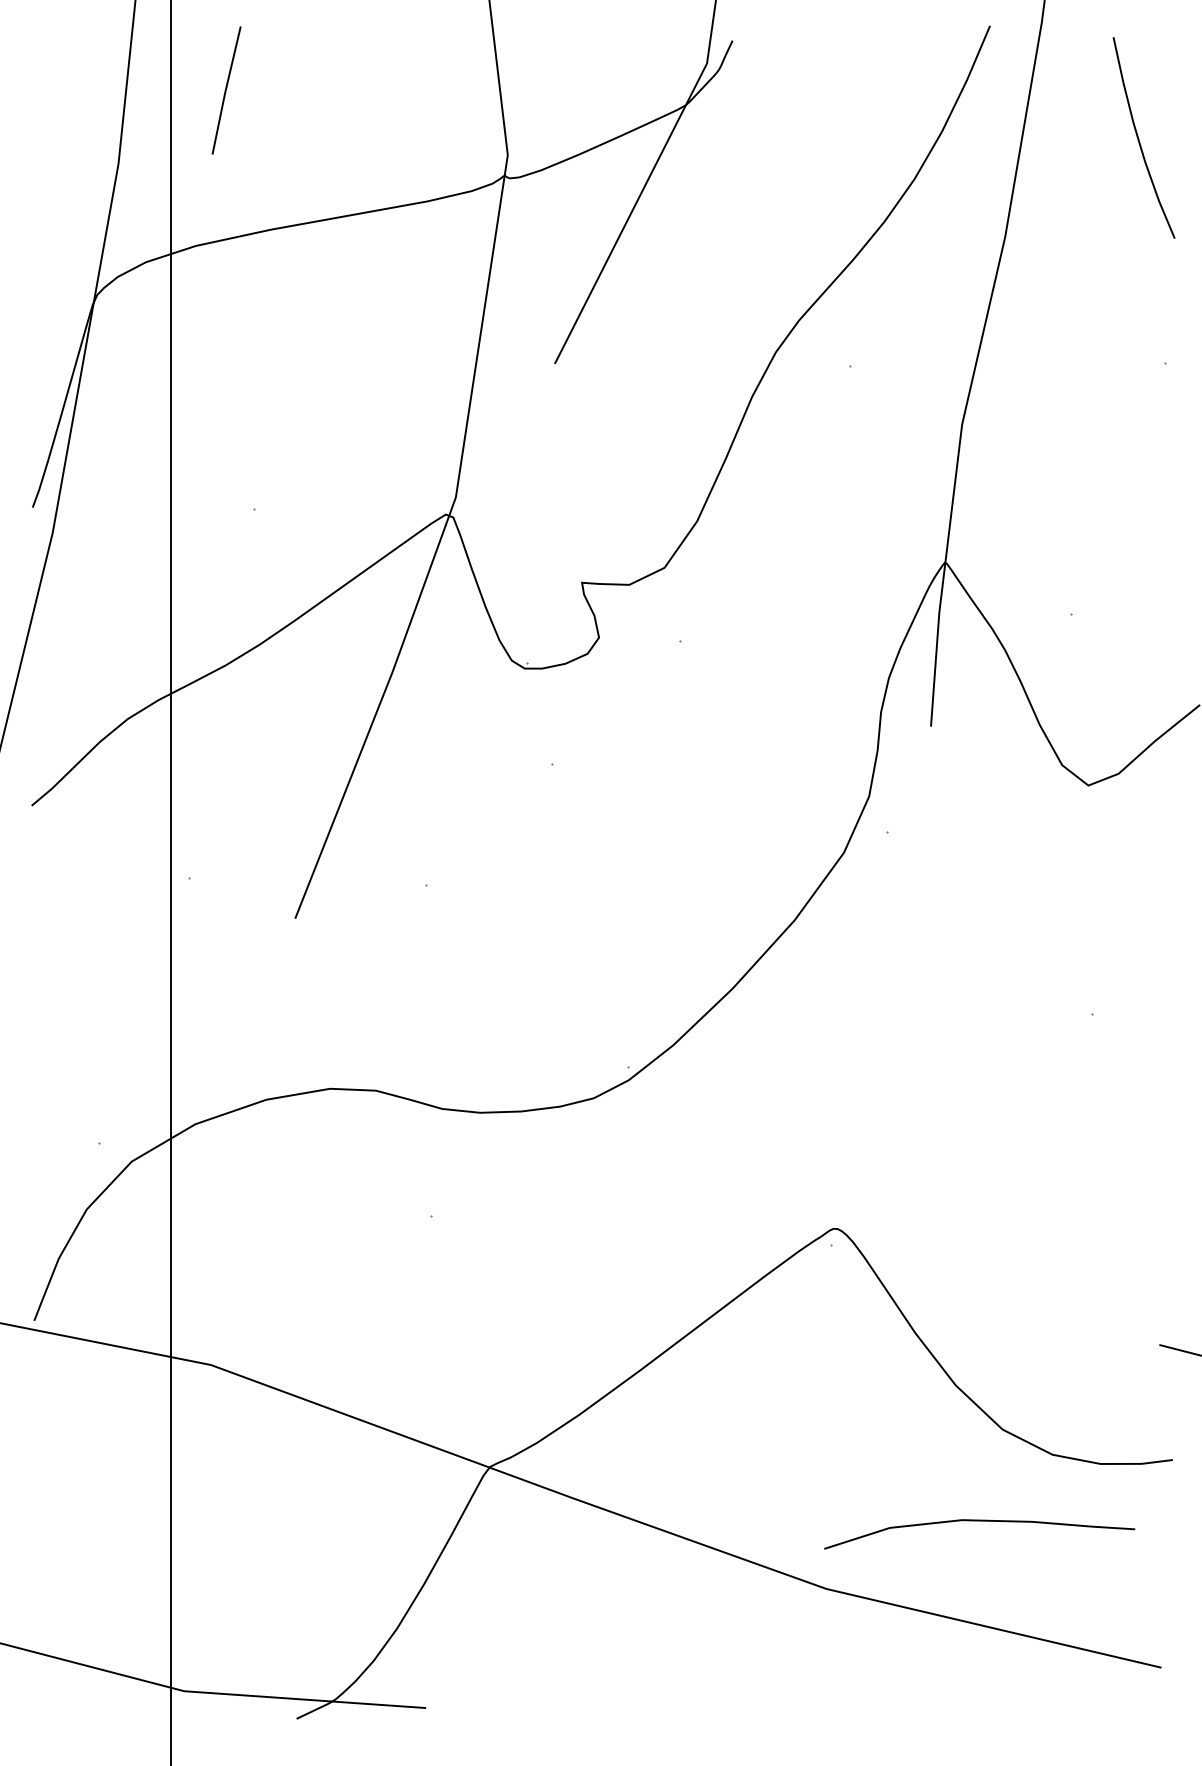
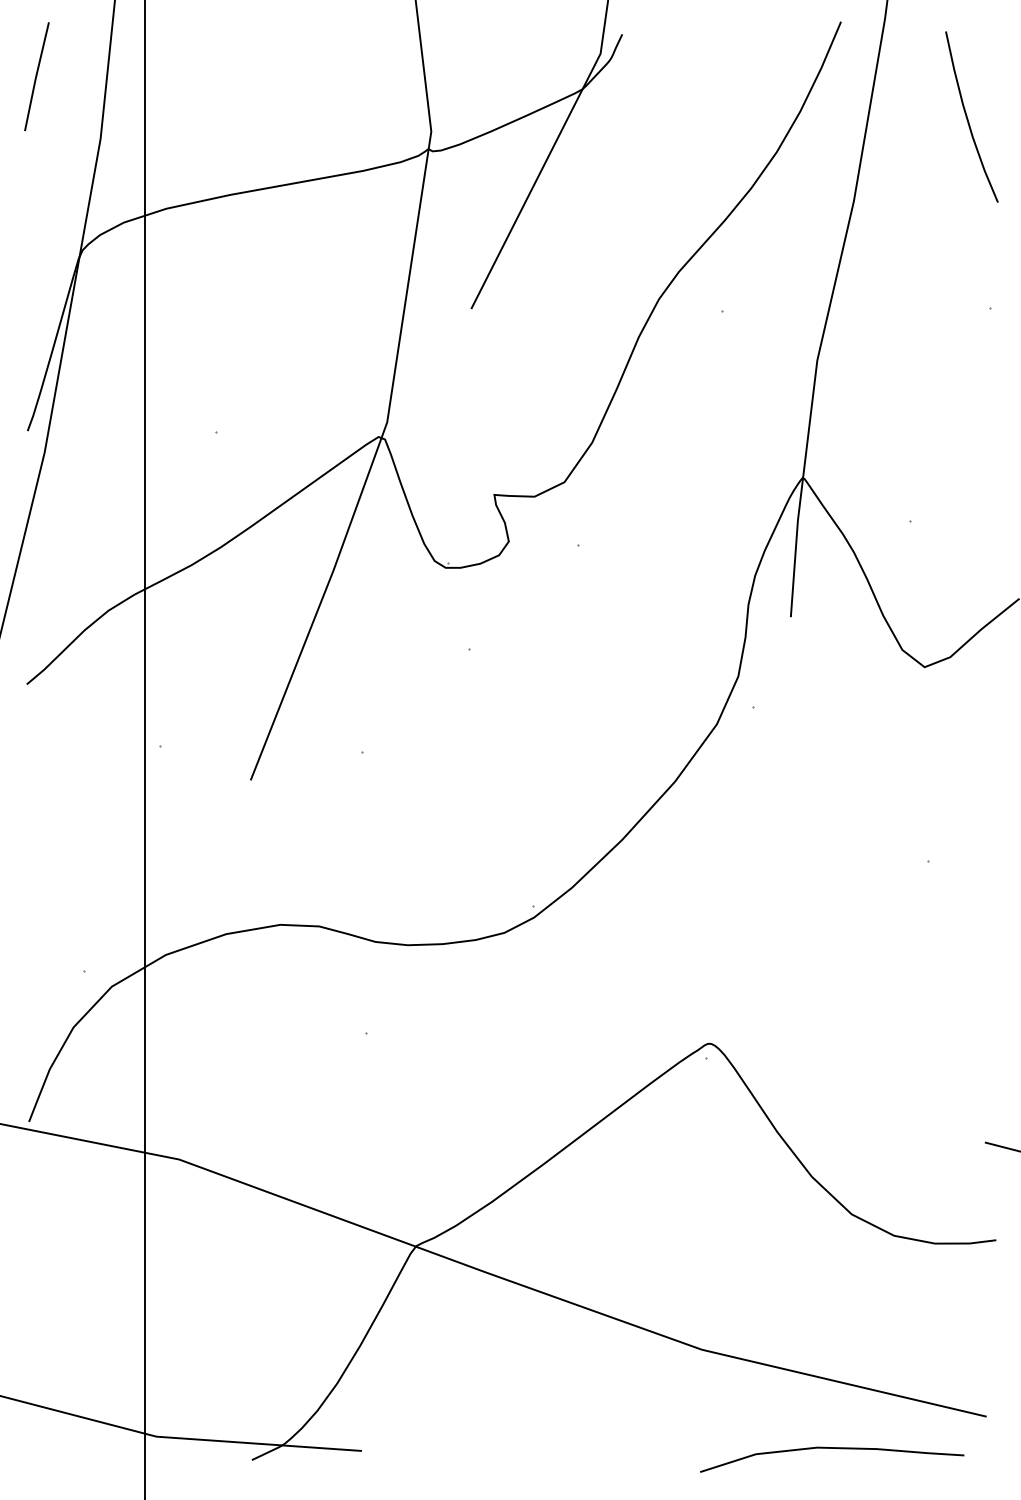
line: (226, 90) -> (36, 76), moved
curve: (979, 1521) -> (832, 1448), moved

